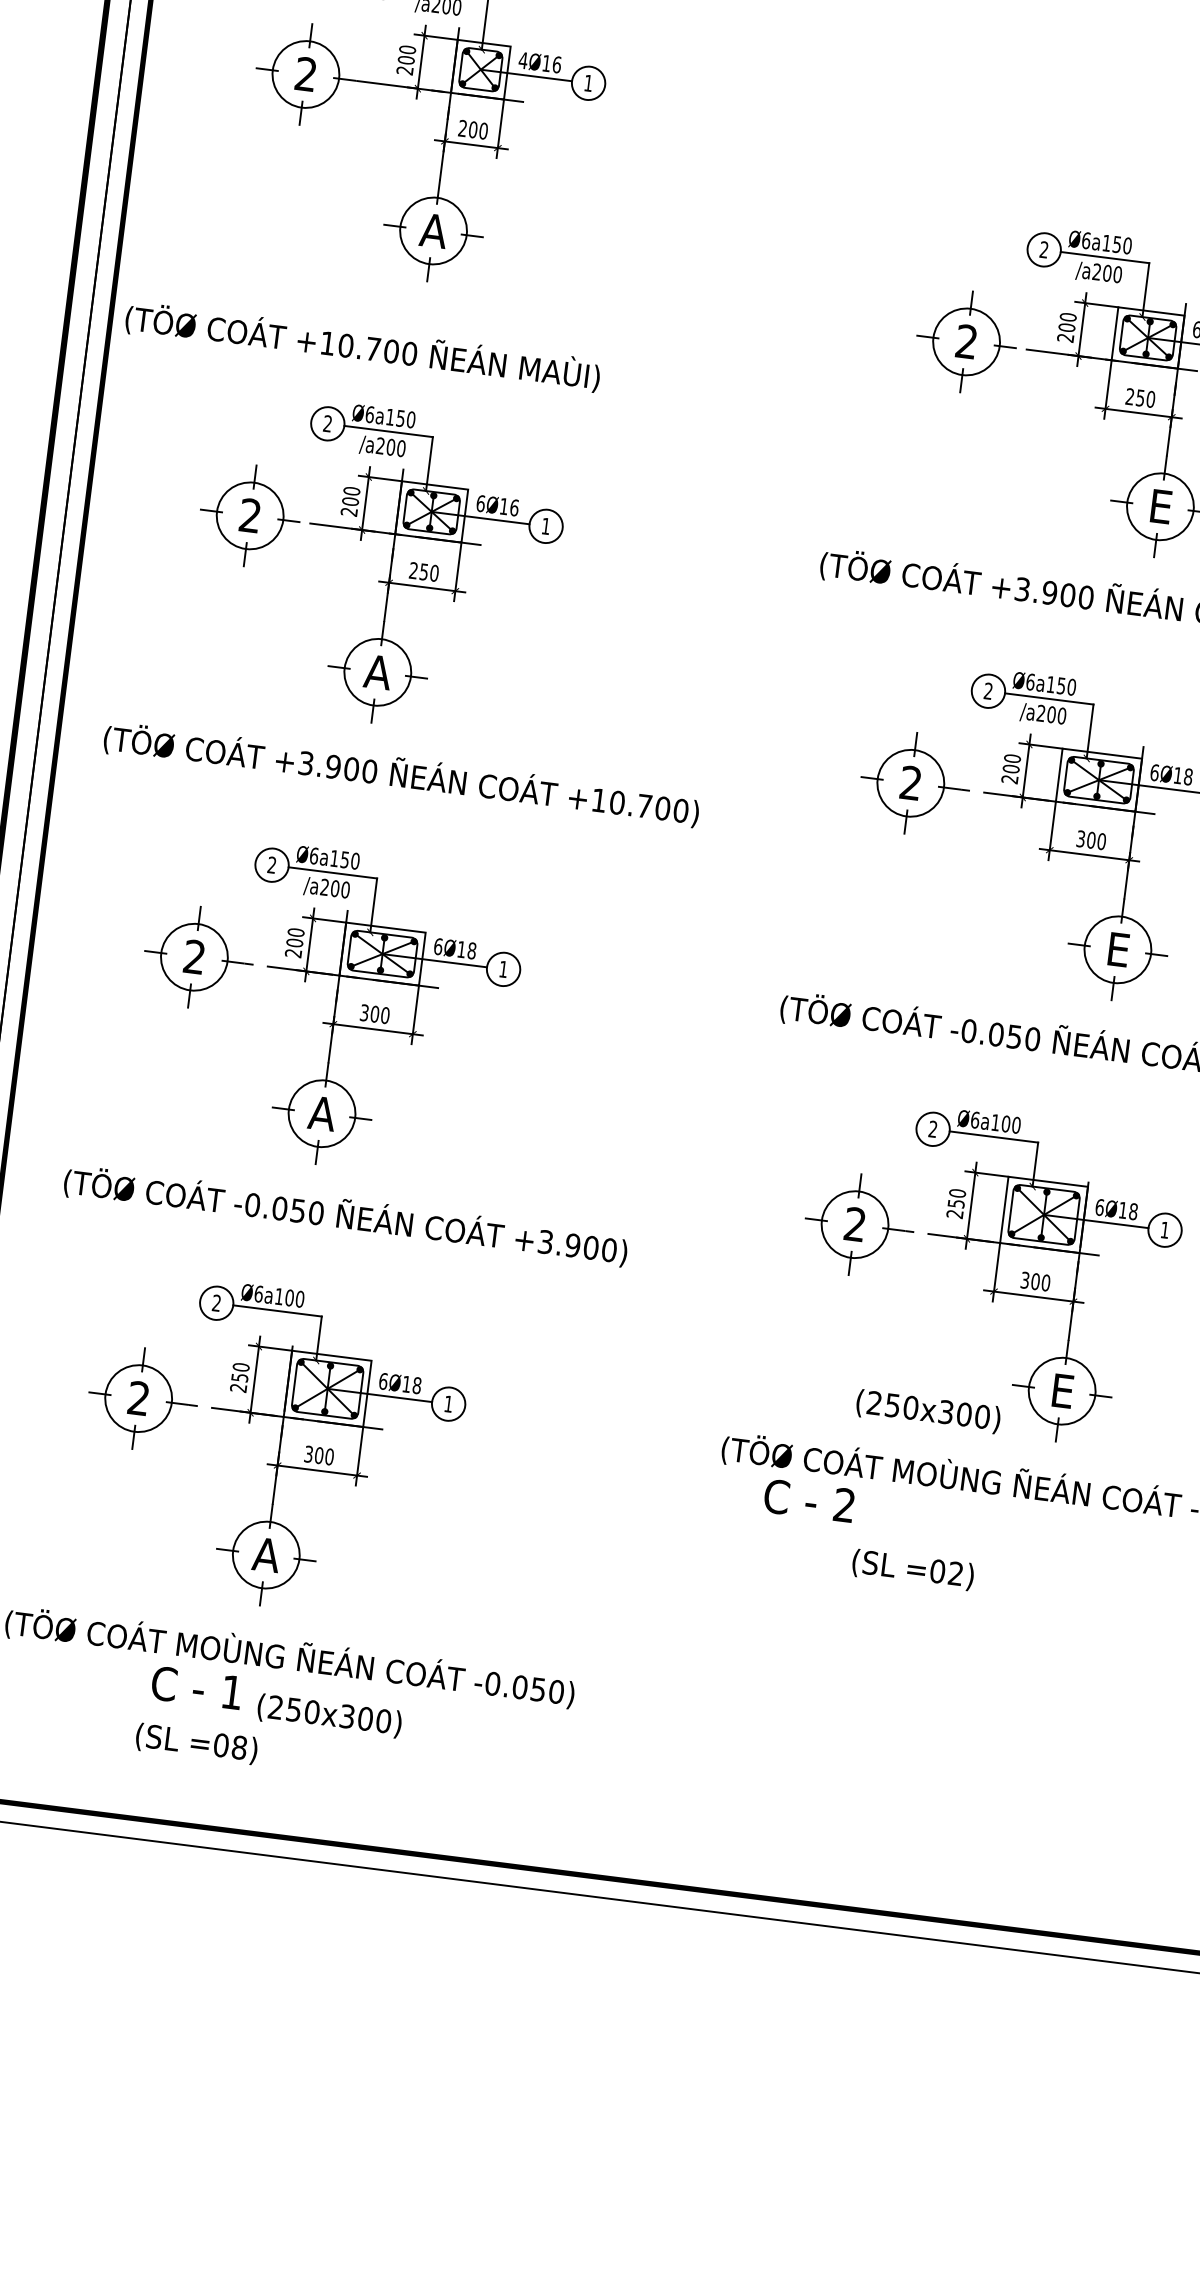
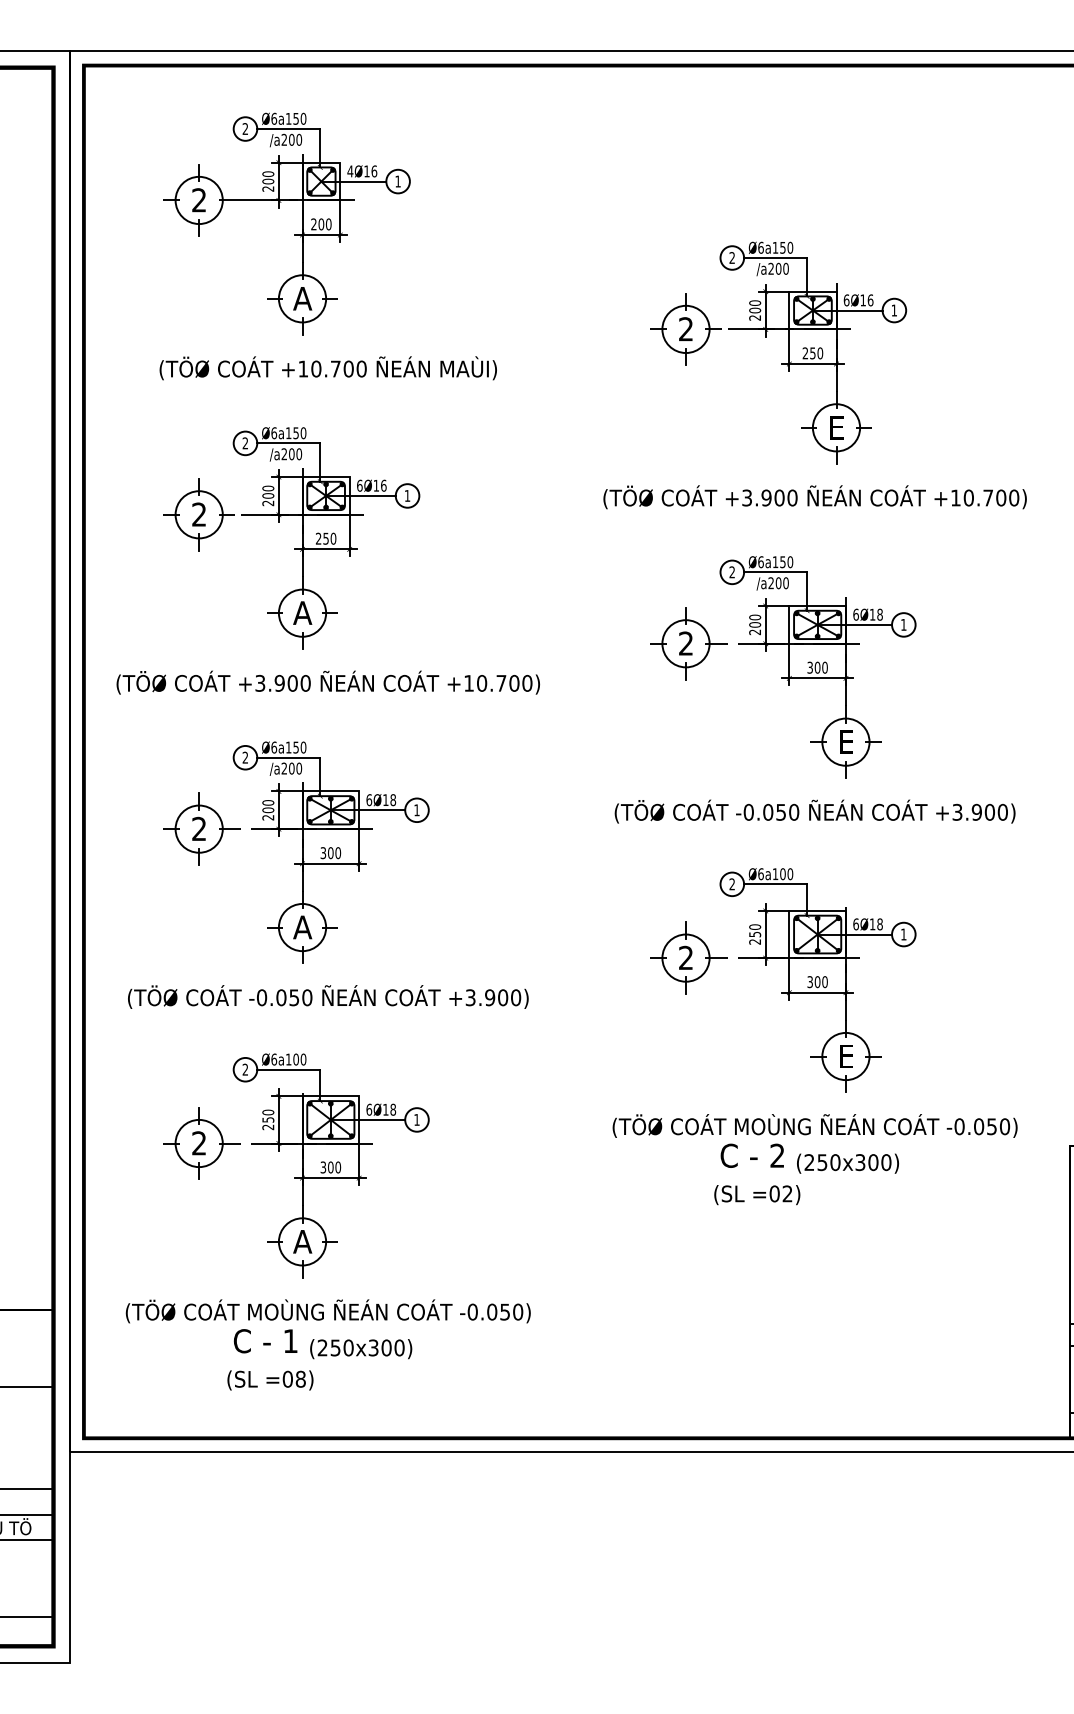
text: (361, 346) -> (327, 368), moved
text: (927, 1411) -> (847, 1163), moved
text: (808, 1500) -> (751, 1155), moved

